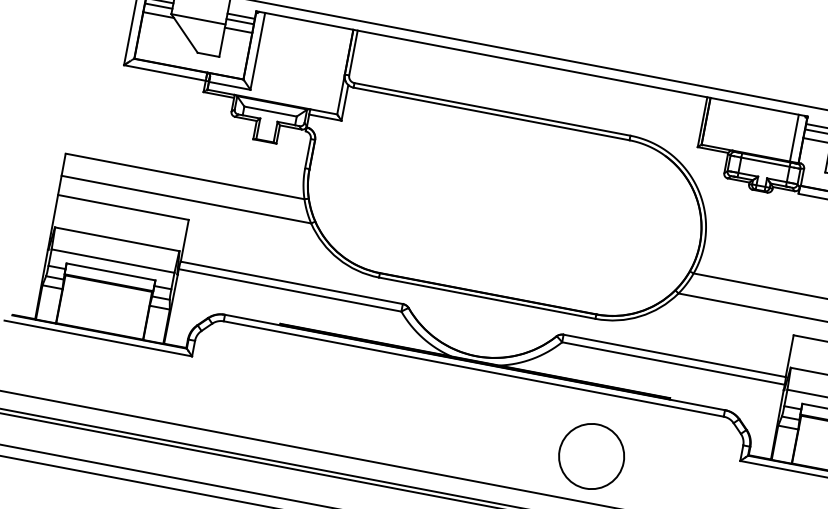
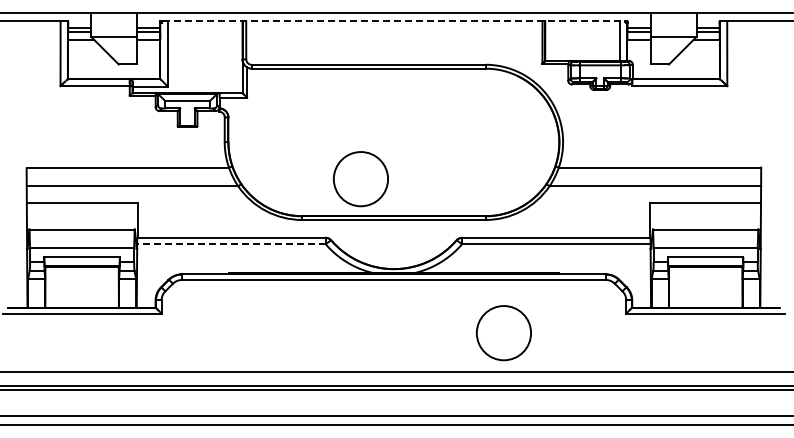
line: (531, 63) -> (393, 21), solid -> dashed
circle: (456, 242) -> (360, 179), added
line: (288, 290) -> (230, 244), solid -> dashed

